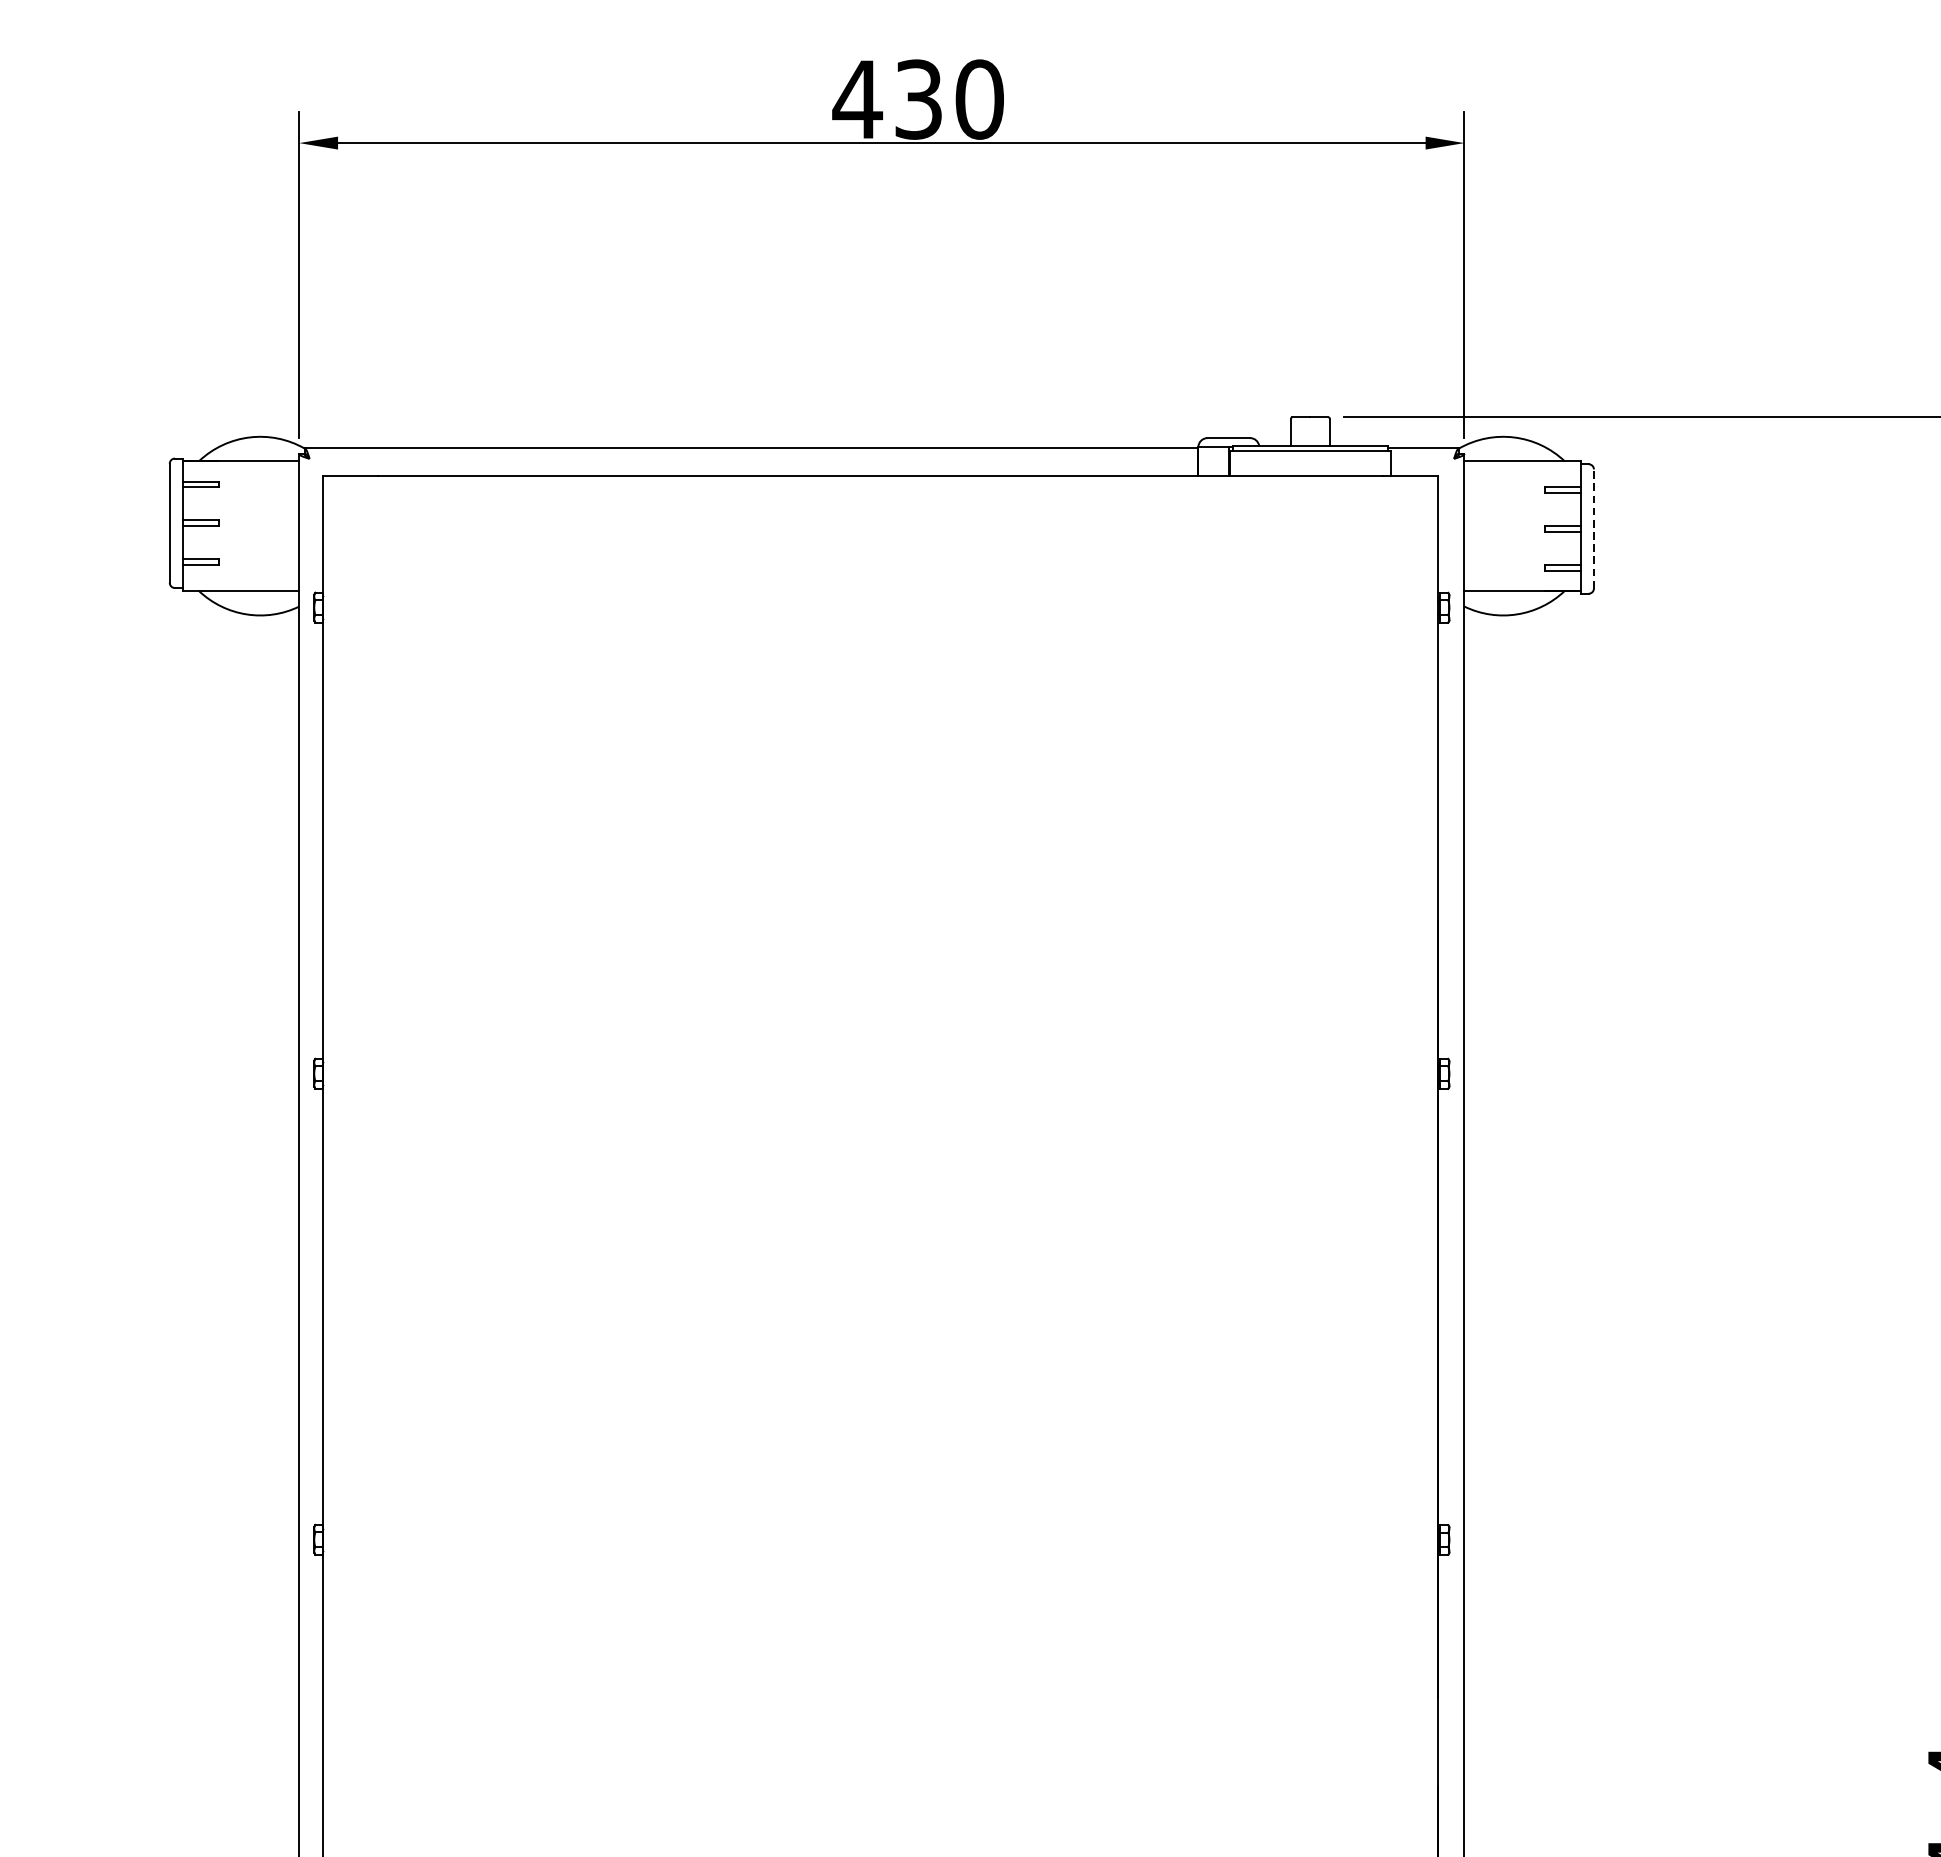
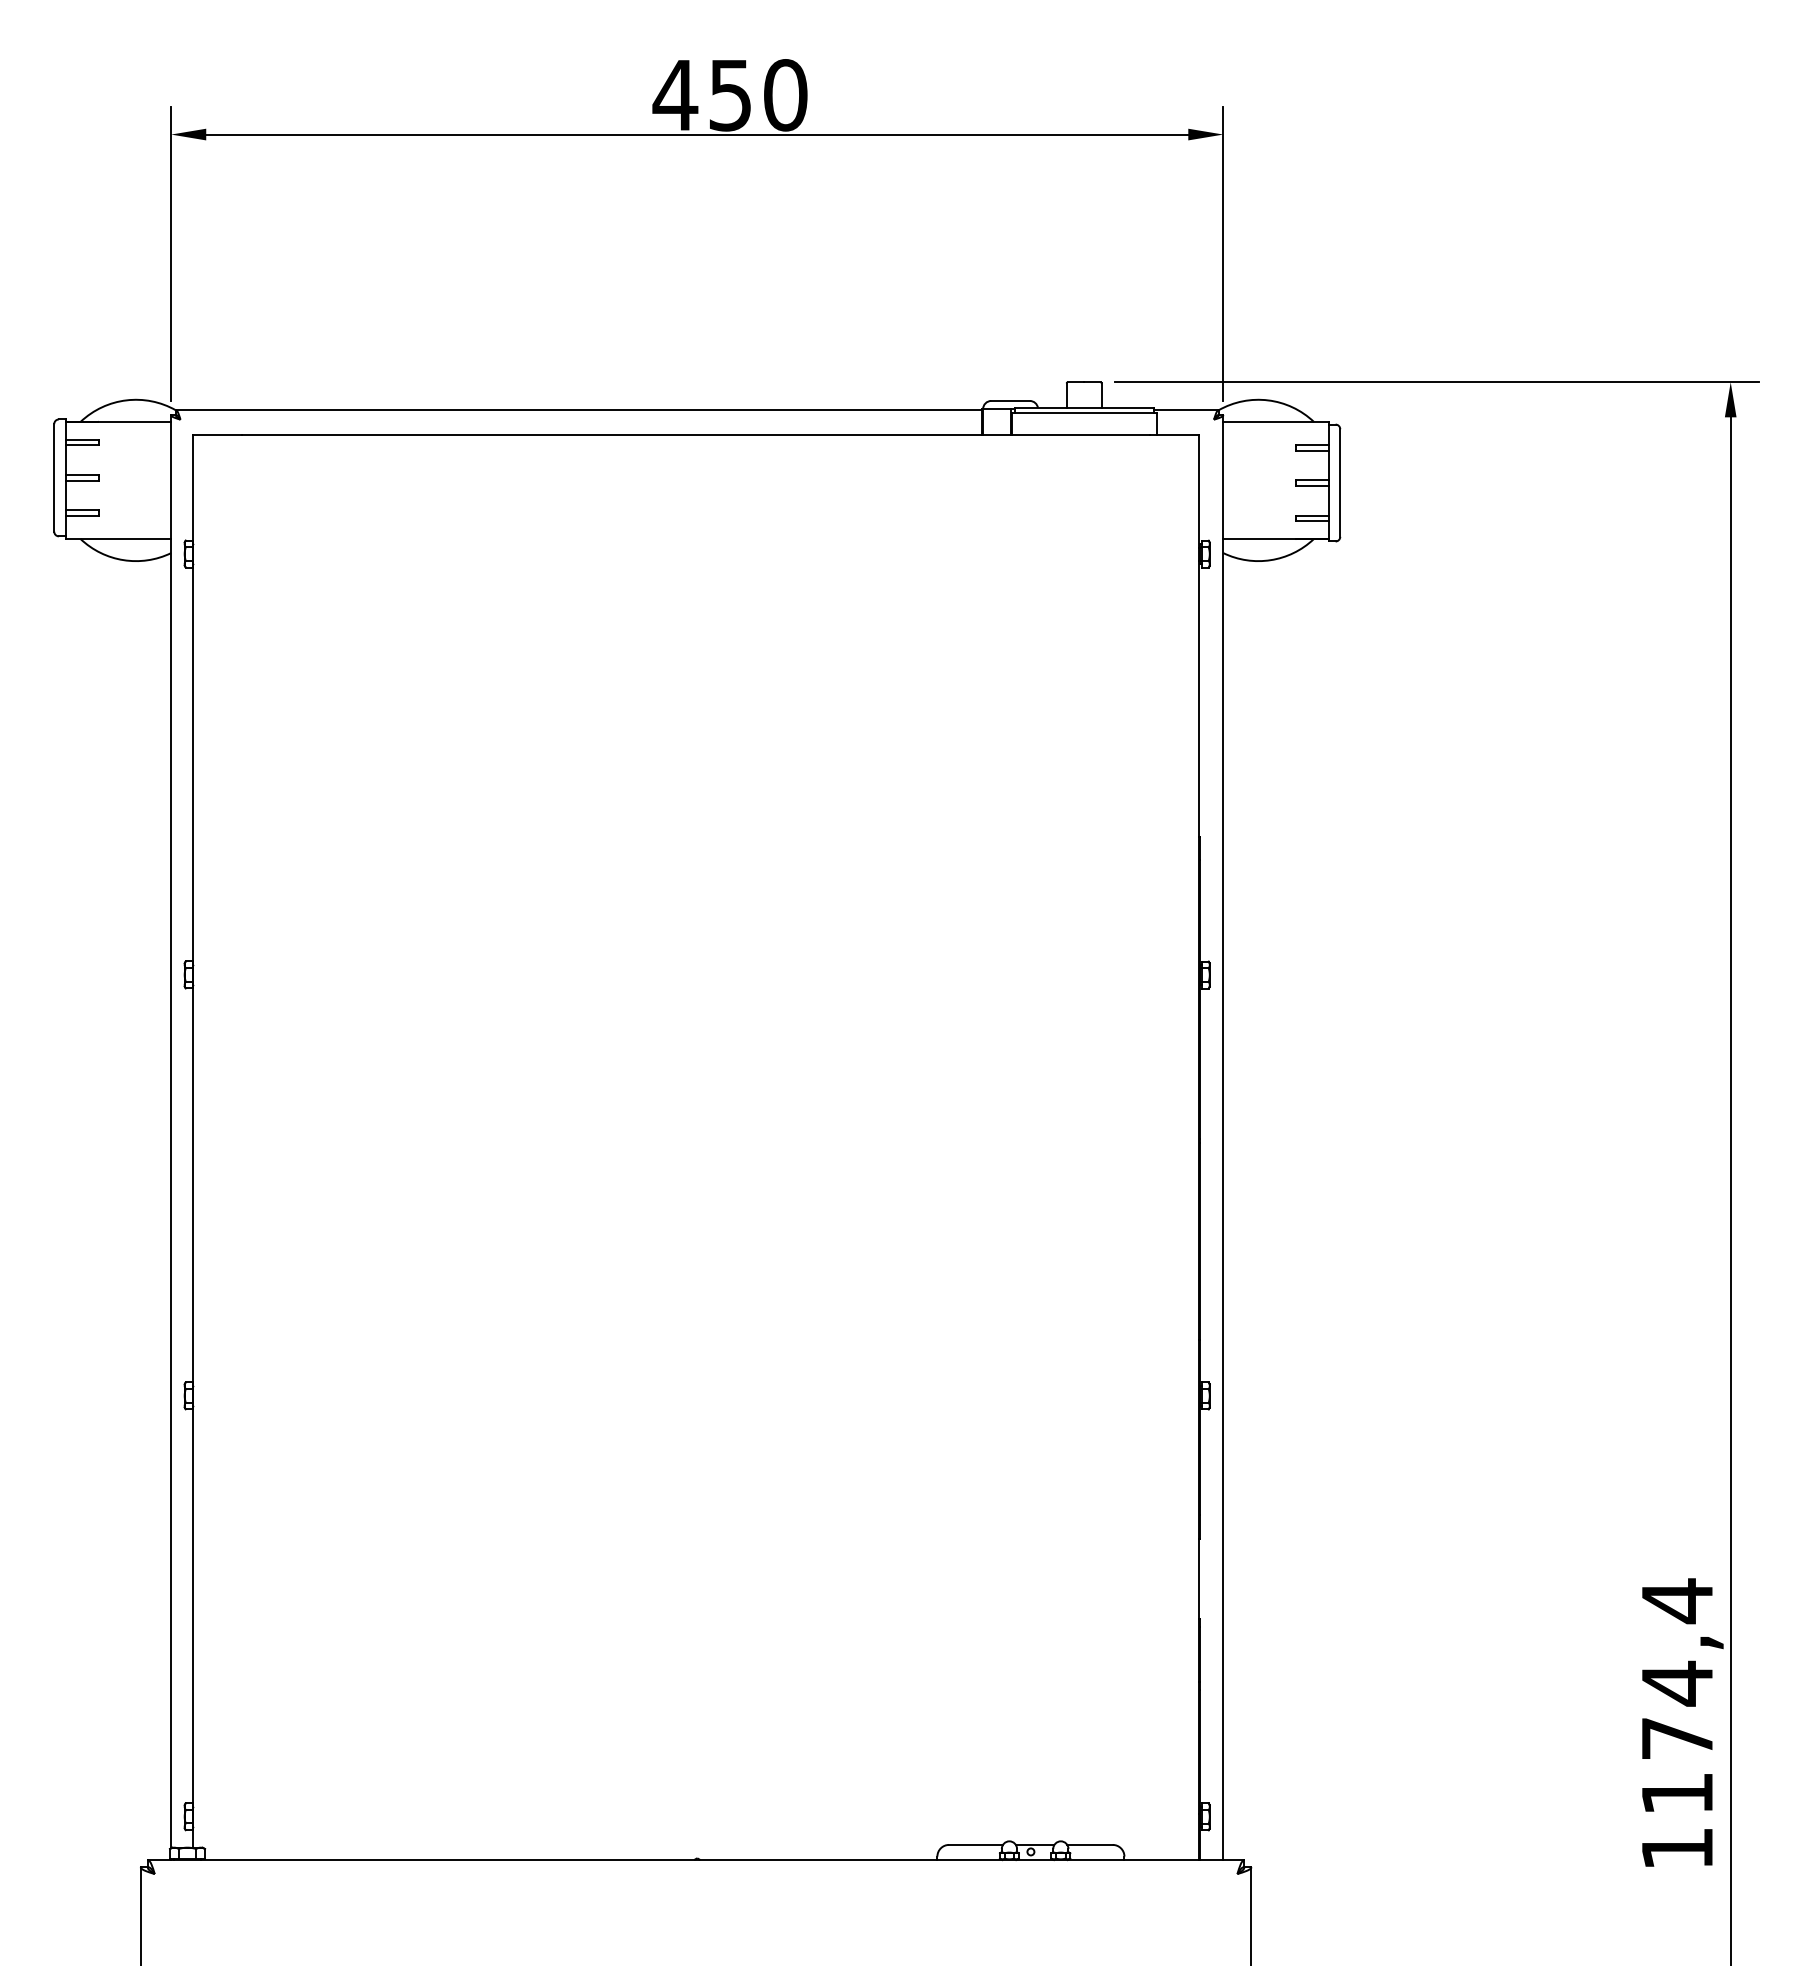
text: (918, 99) -> (730, 95), 430 -> 450
line: (1594, 529) -> (1340, 483), dashed -> solid

